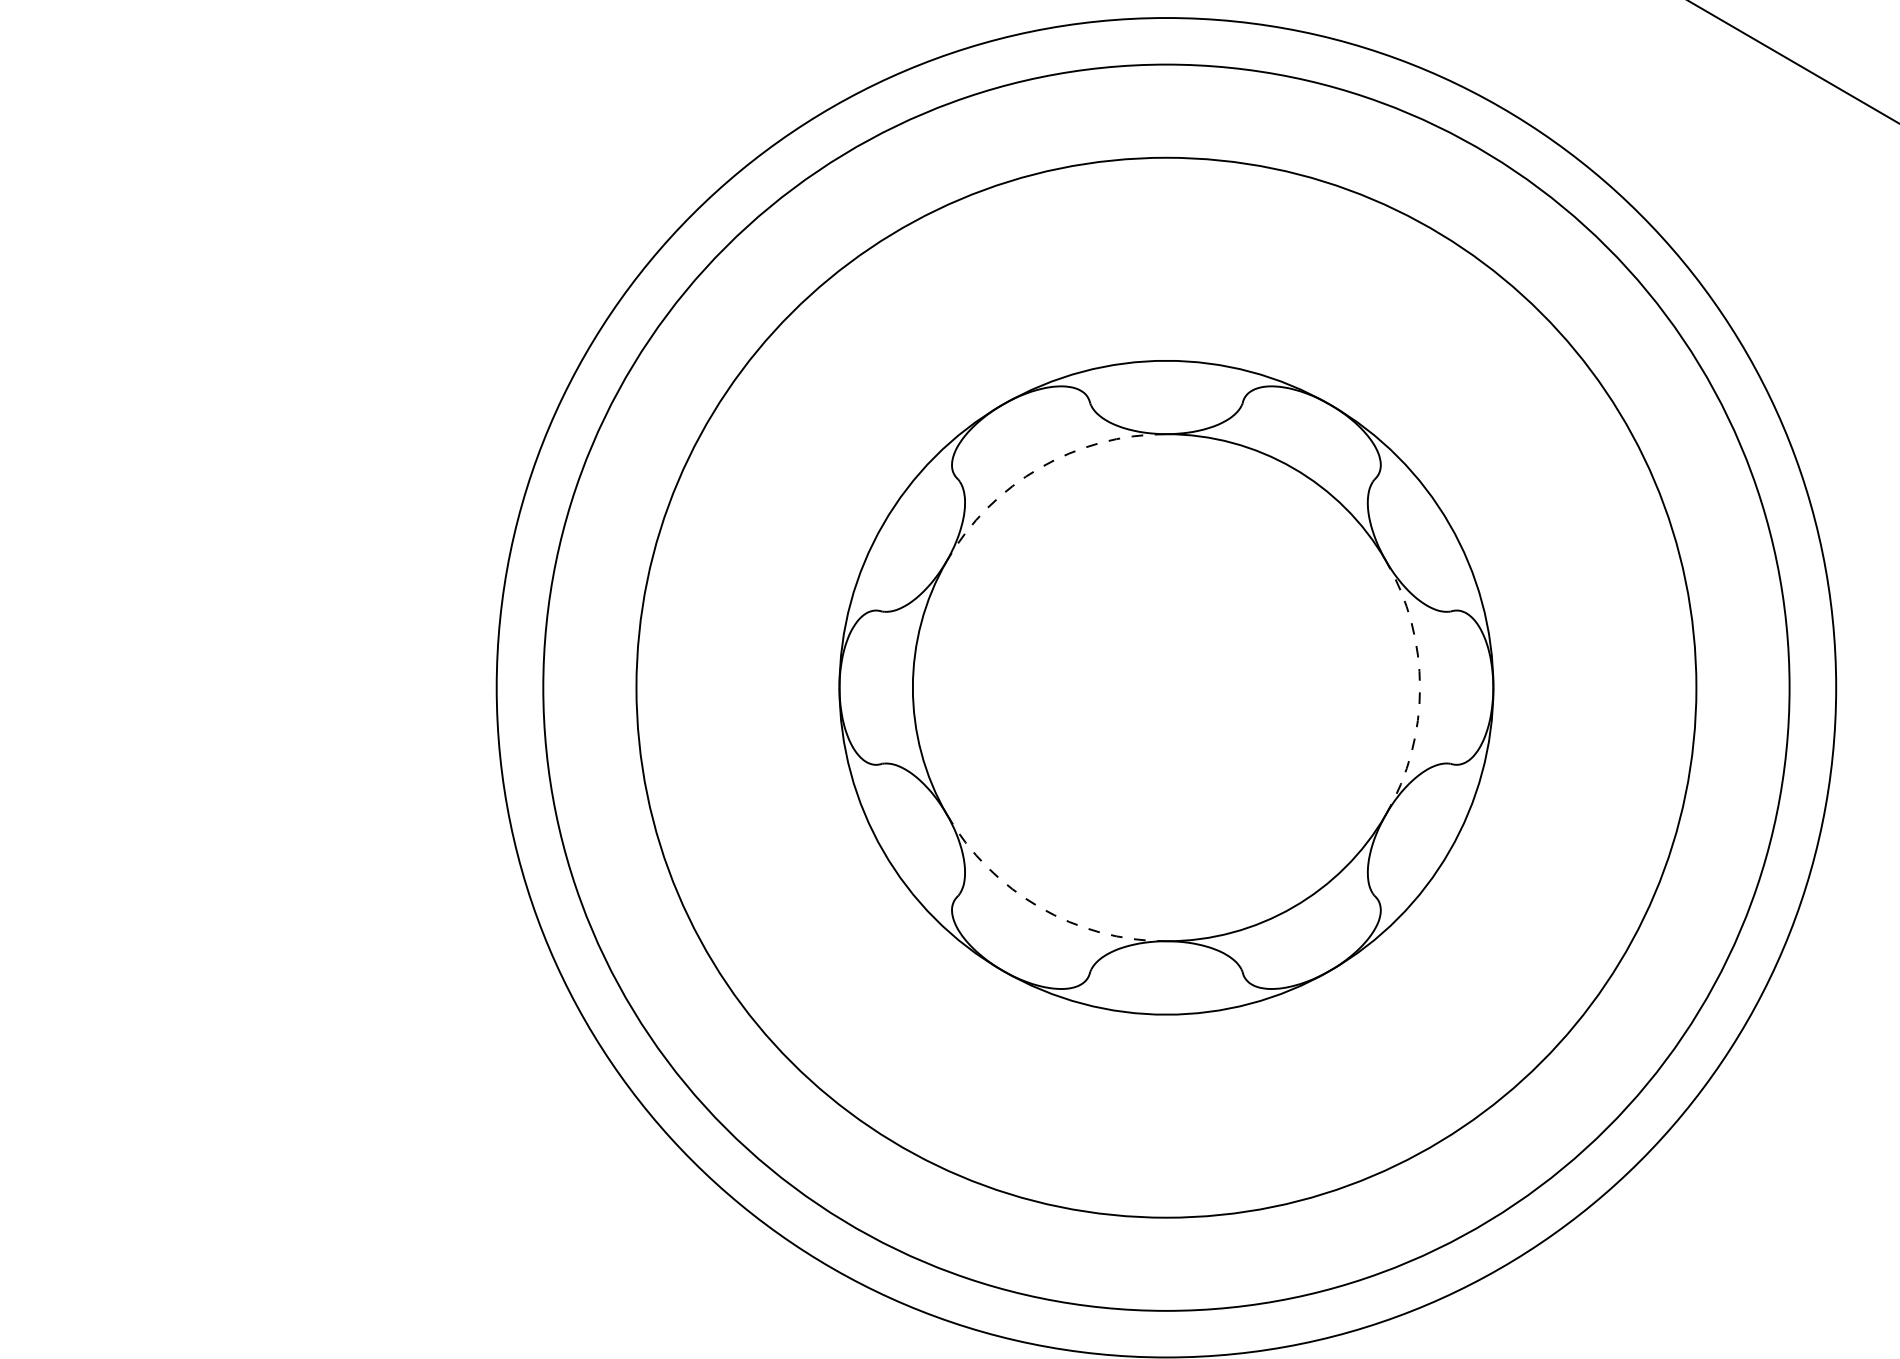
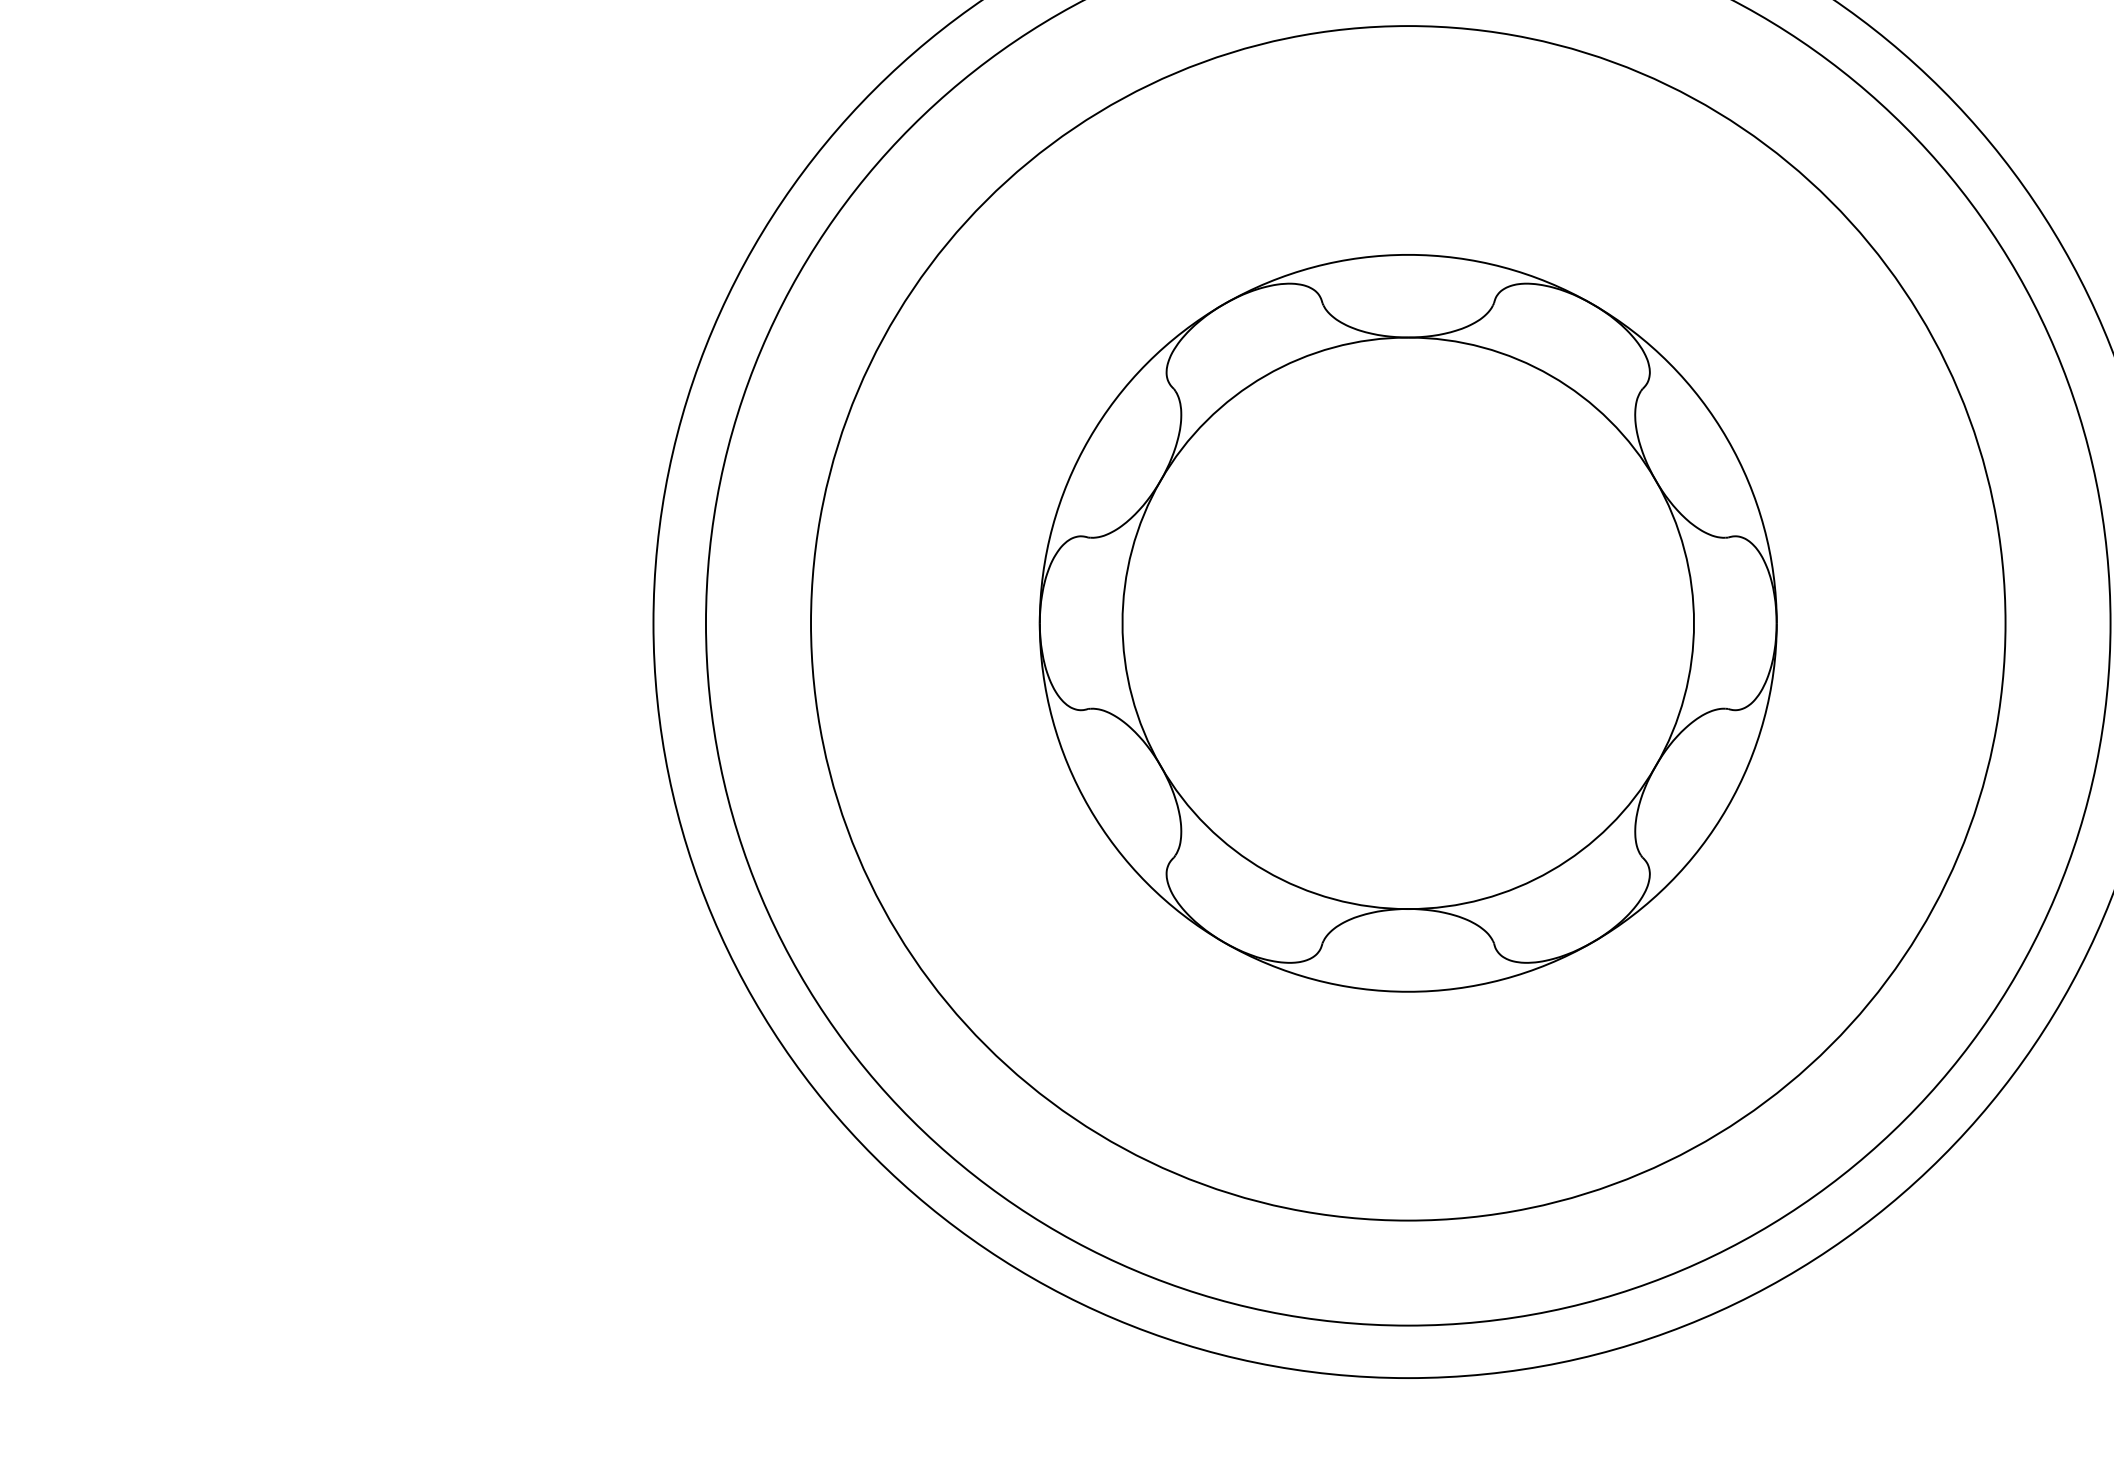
arc: (1039, 468) -> (1265, 376), dashed -> solid
arc: (1420, 687) -> (1694, 623), dashed -> solid
arc: (1039, 907) -> (1265, 870), dashed -> solid

